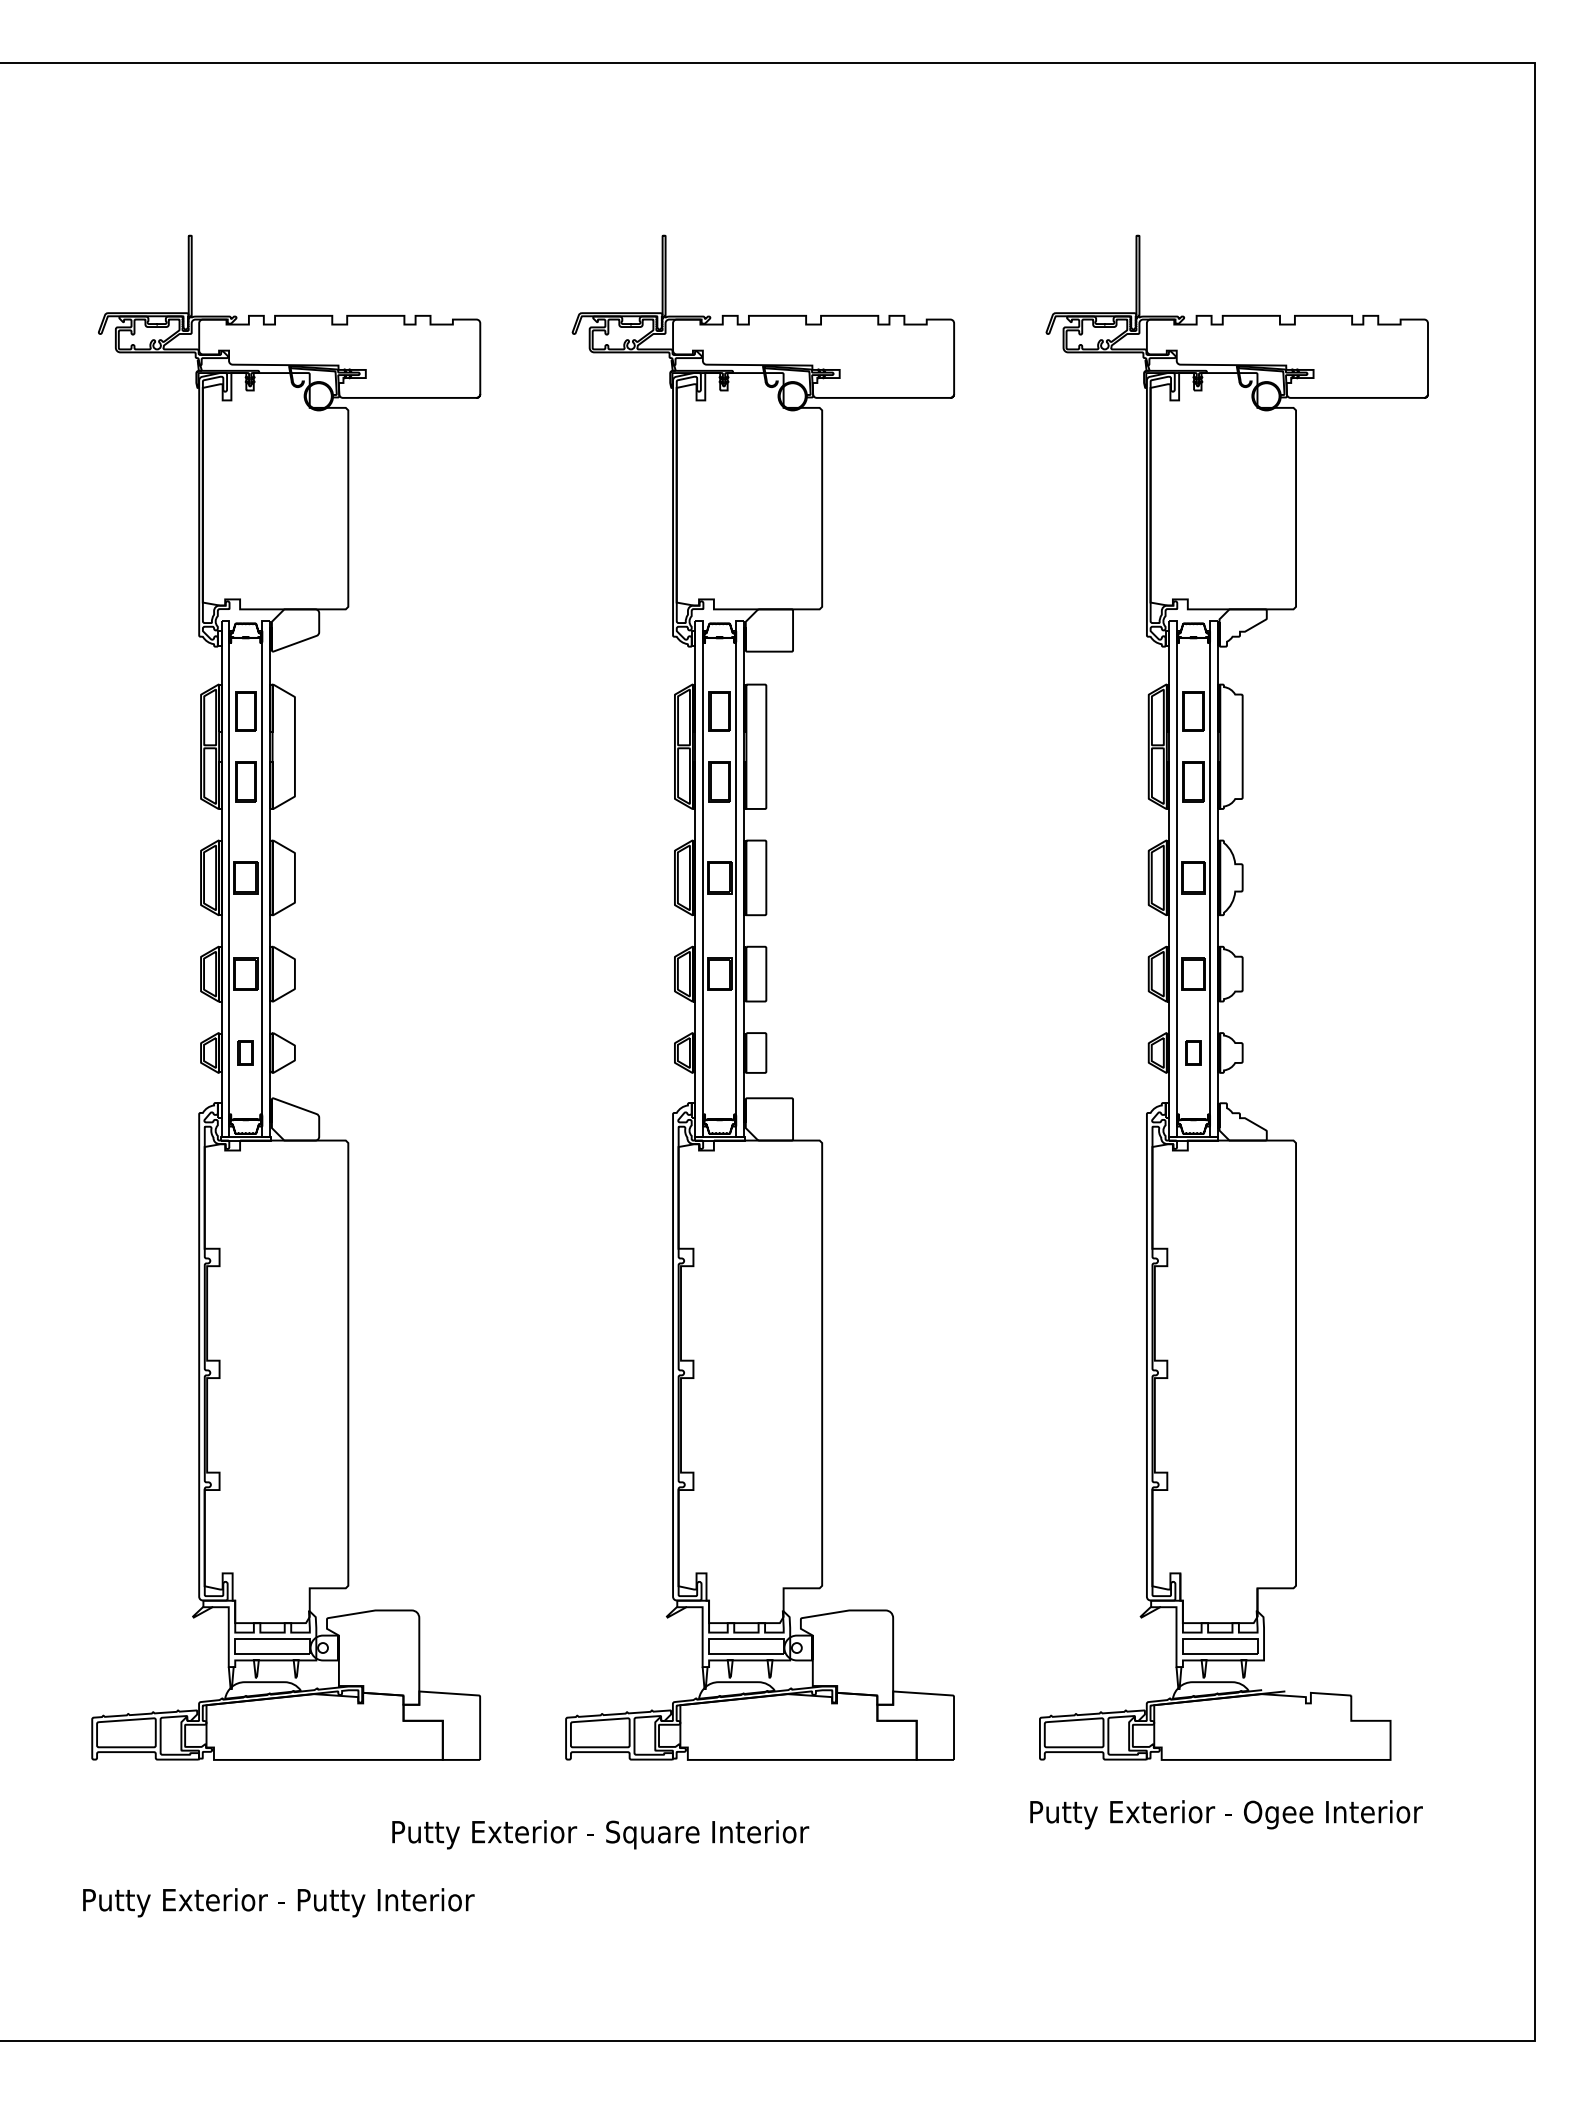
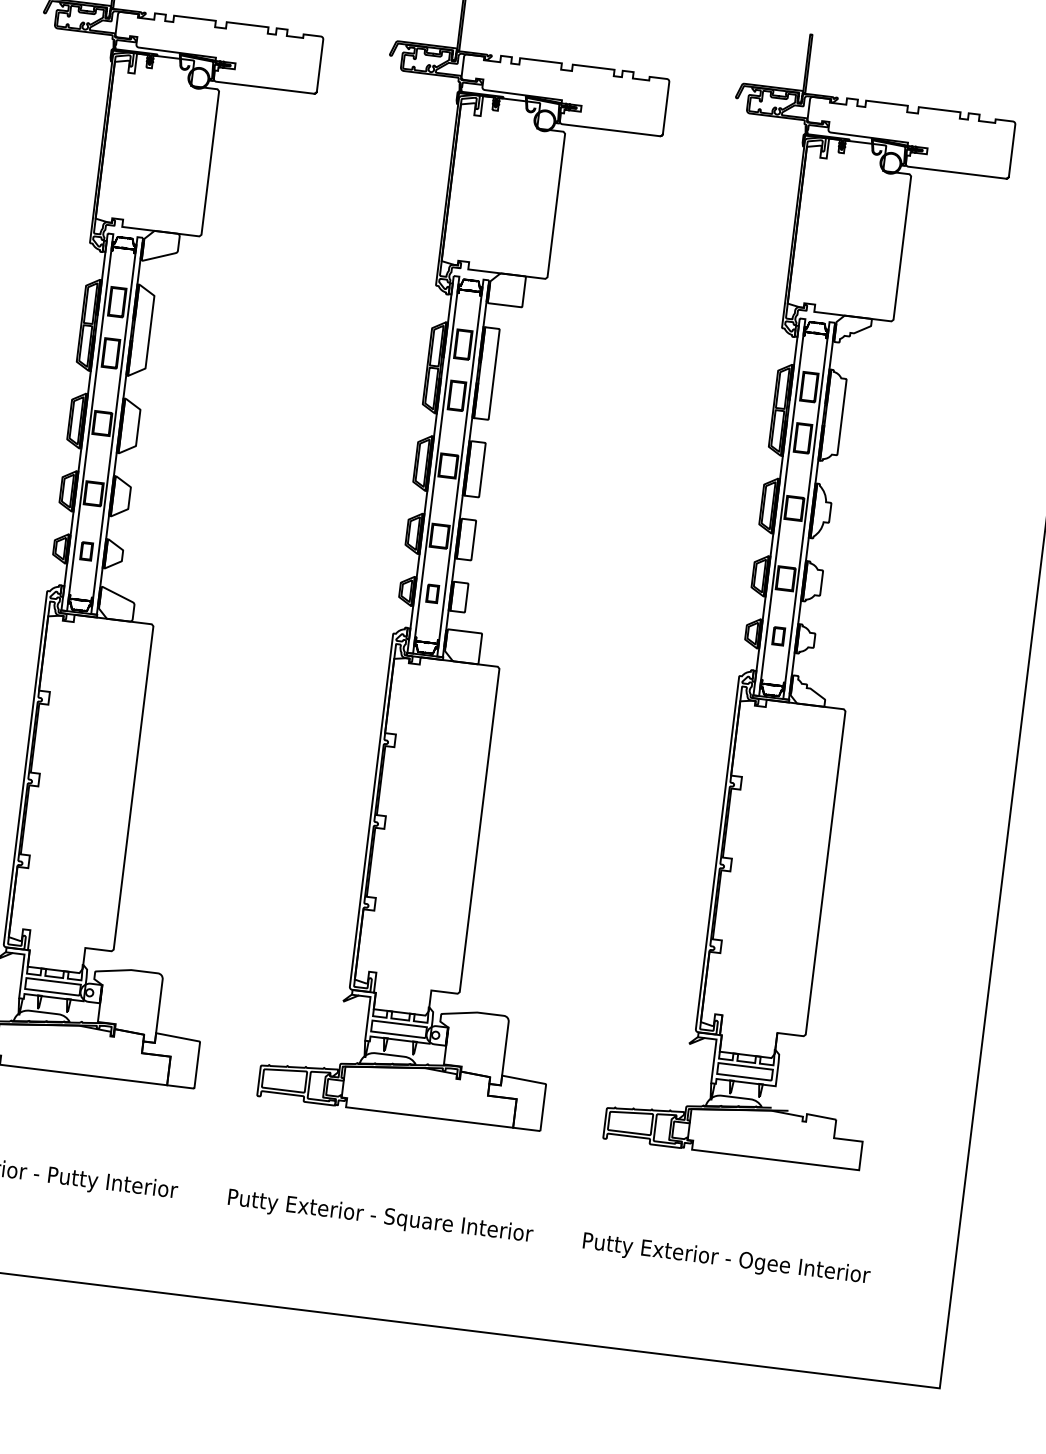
part: (719, 1052) -> (432, 593), added
text: (1226, 1814) -> (726, 1259), moved
text: (600, 1834) -> (380, 1217), moved

